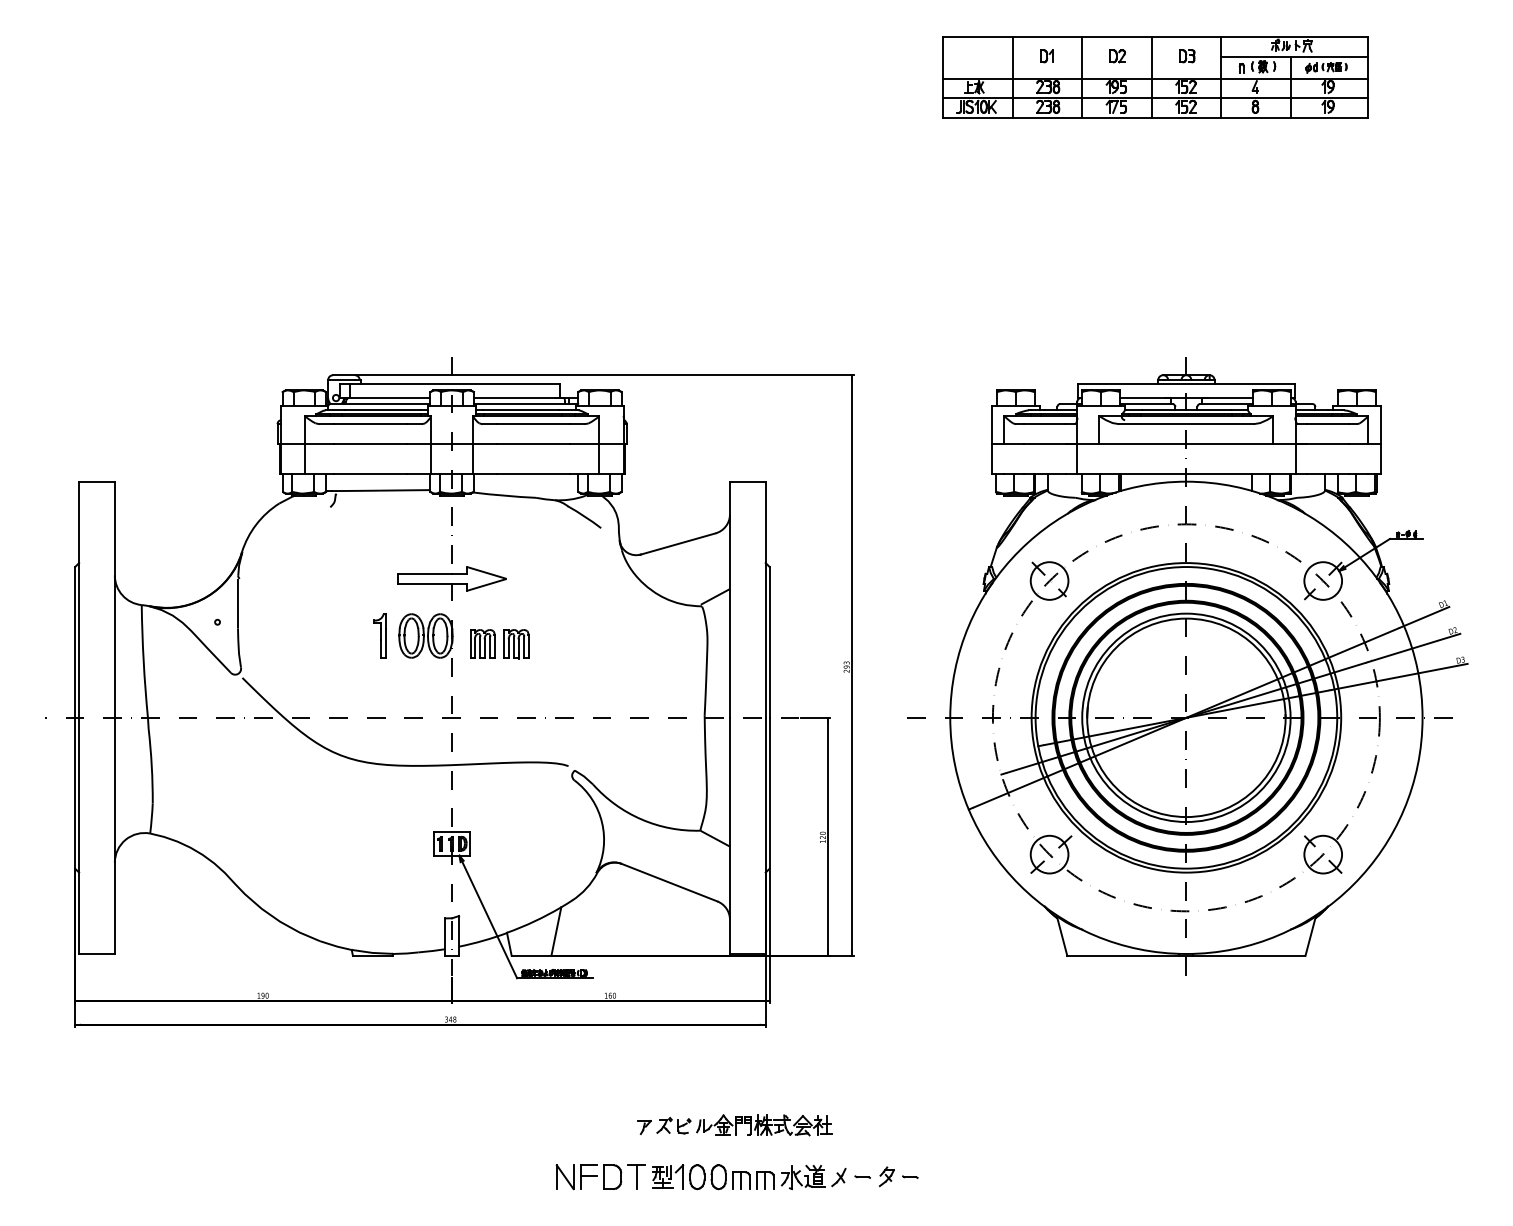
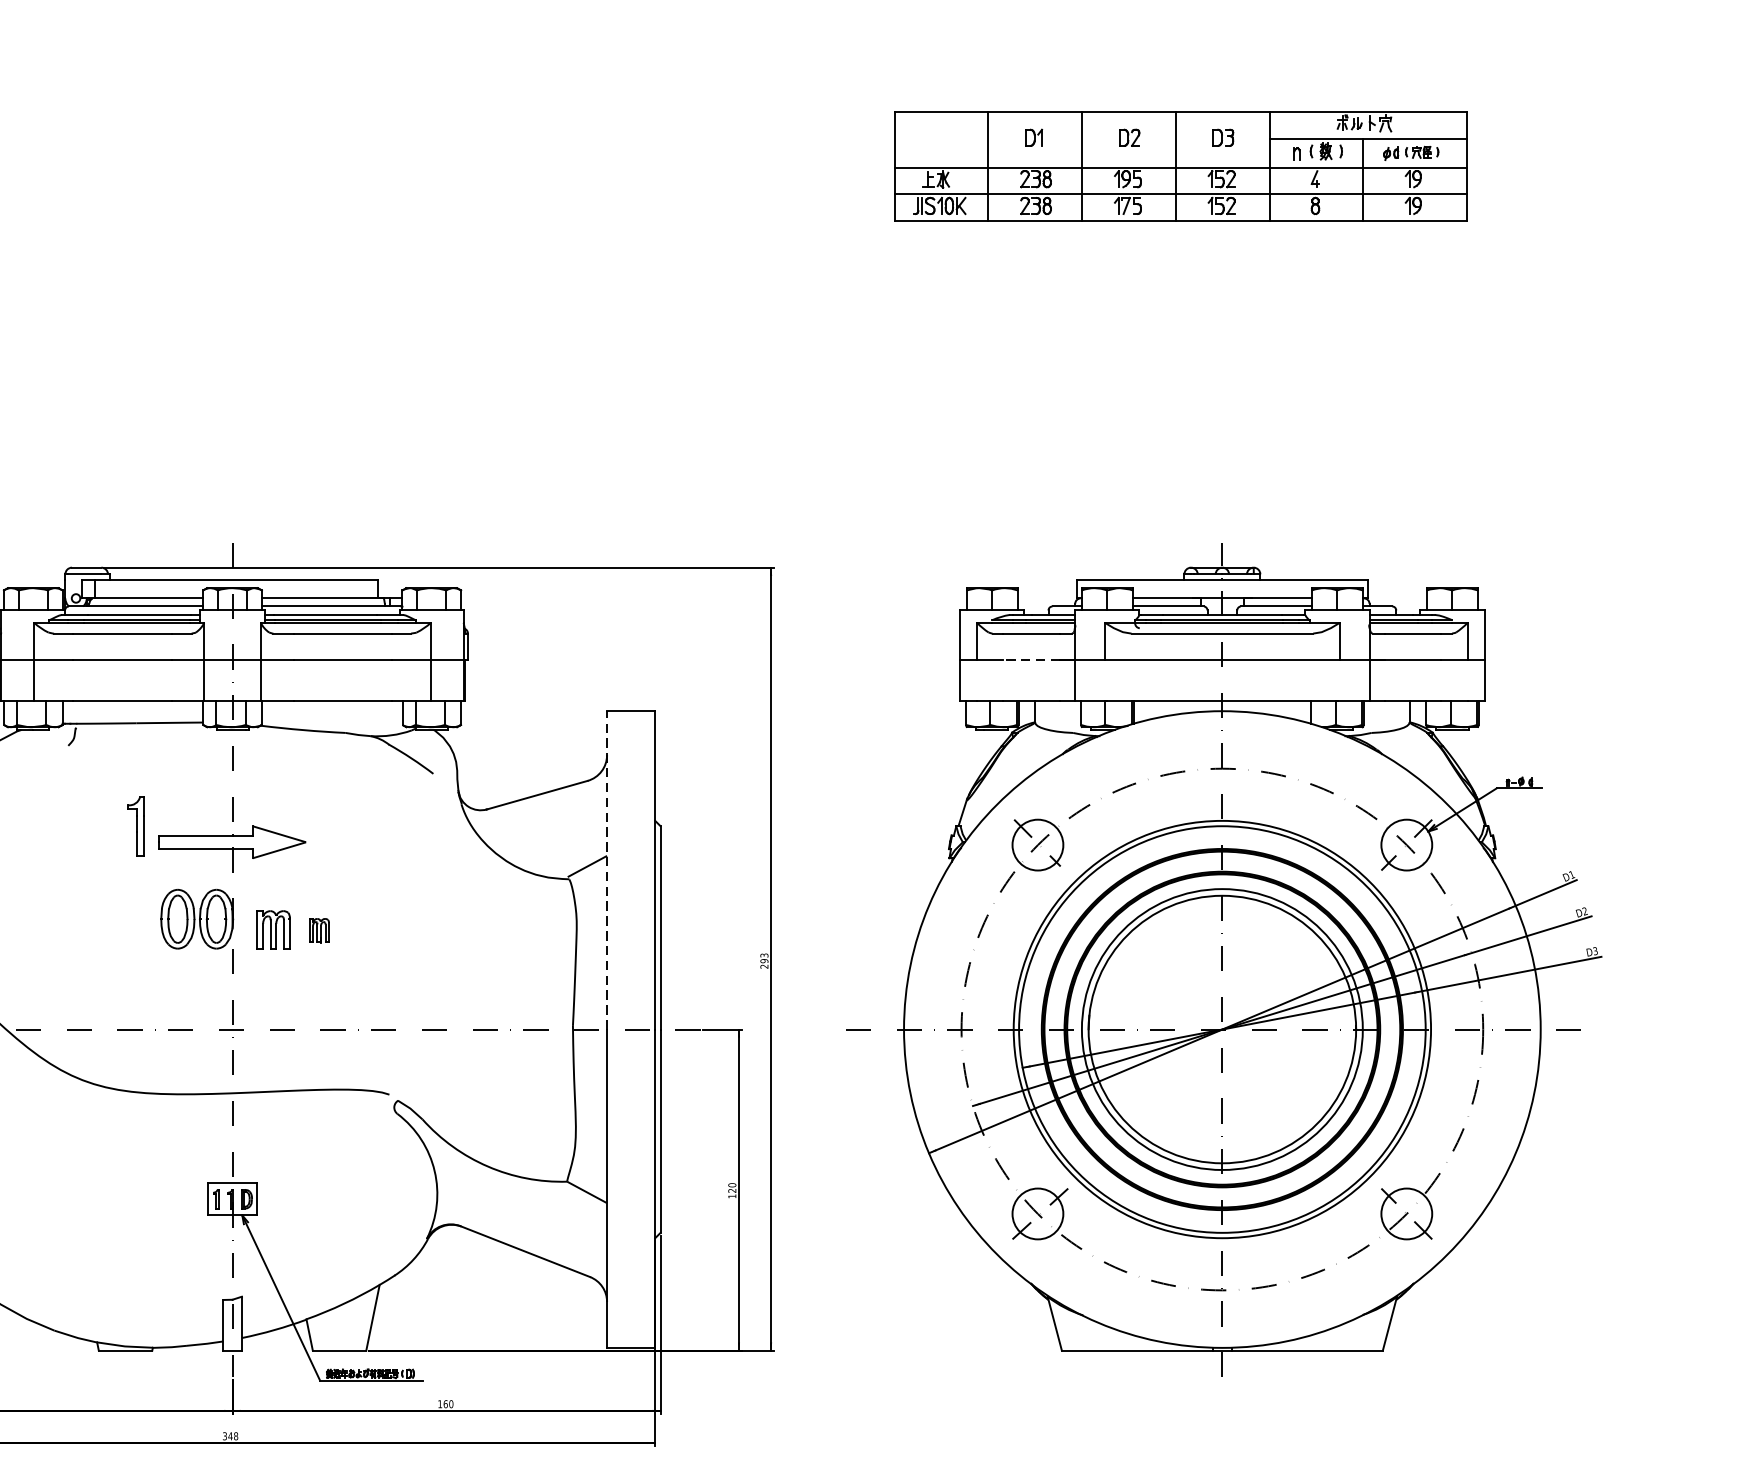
line: (1044, 443) -> (1031, 659), solid -> dashed
line: (730, 599) -> (607, 870), solid -> dashed
part: (379, 635) -> (134, 825), moved
part: (516, 644) -> (319, 930), size x0.6

